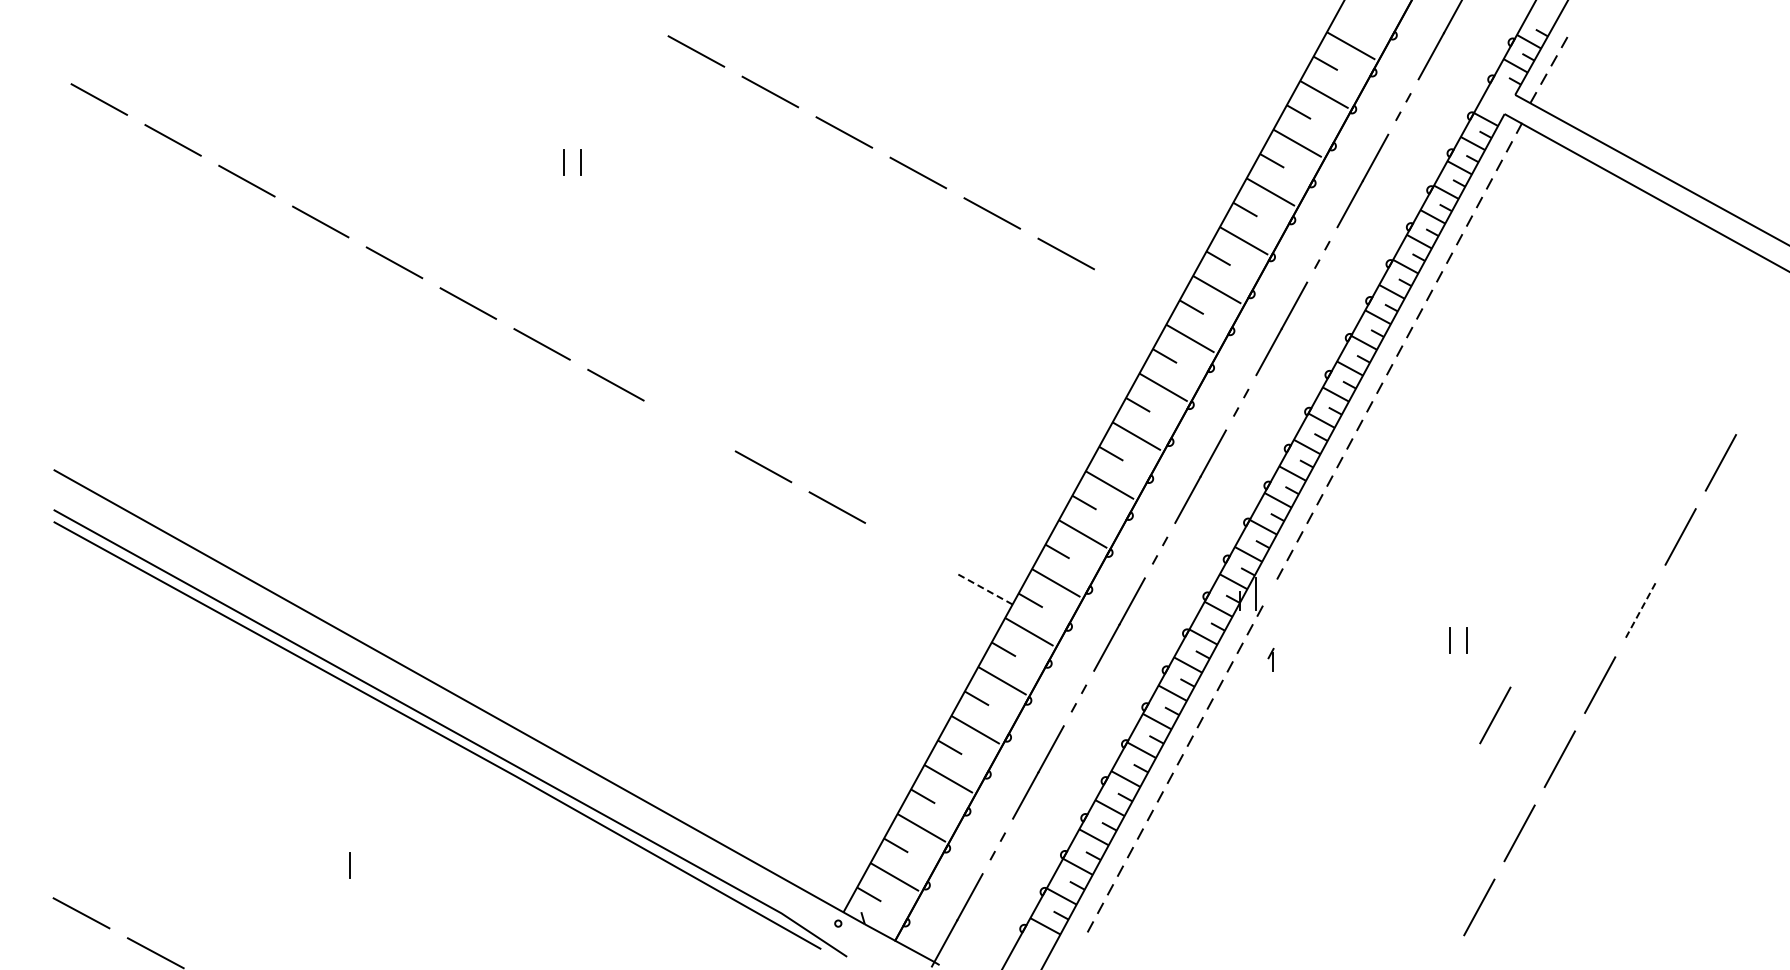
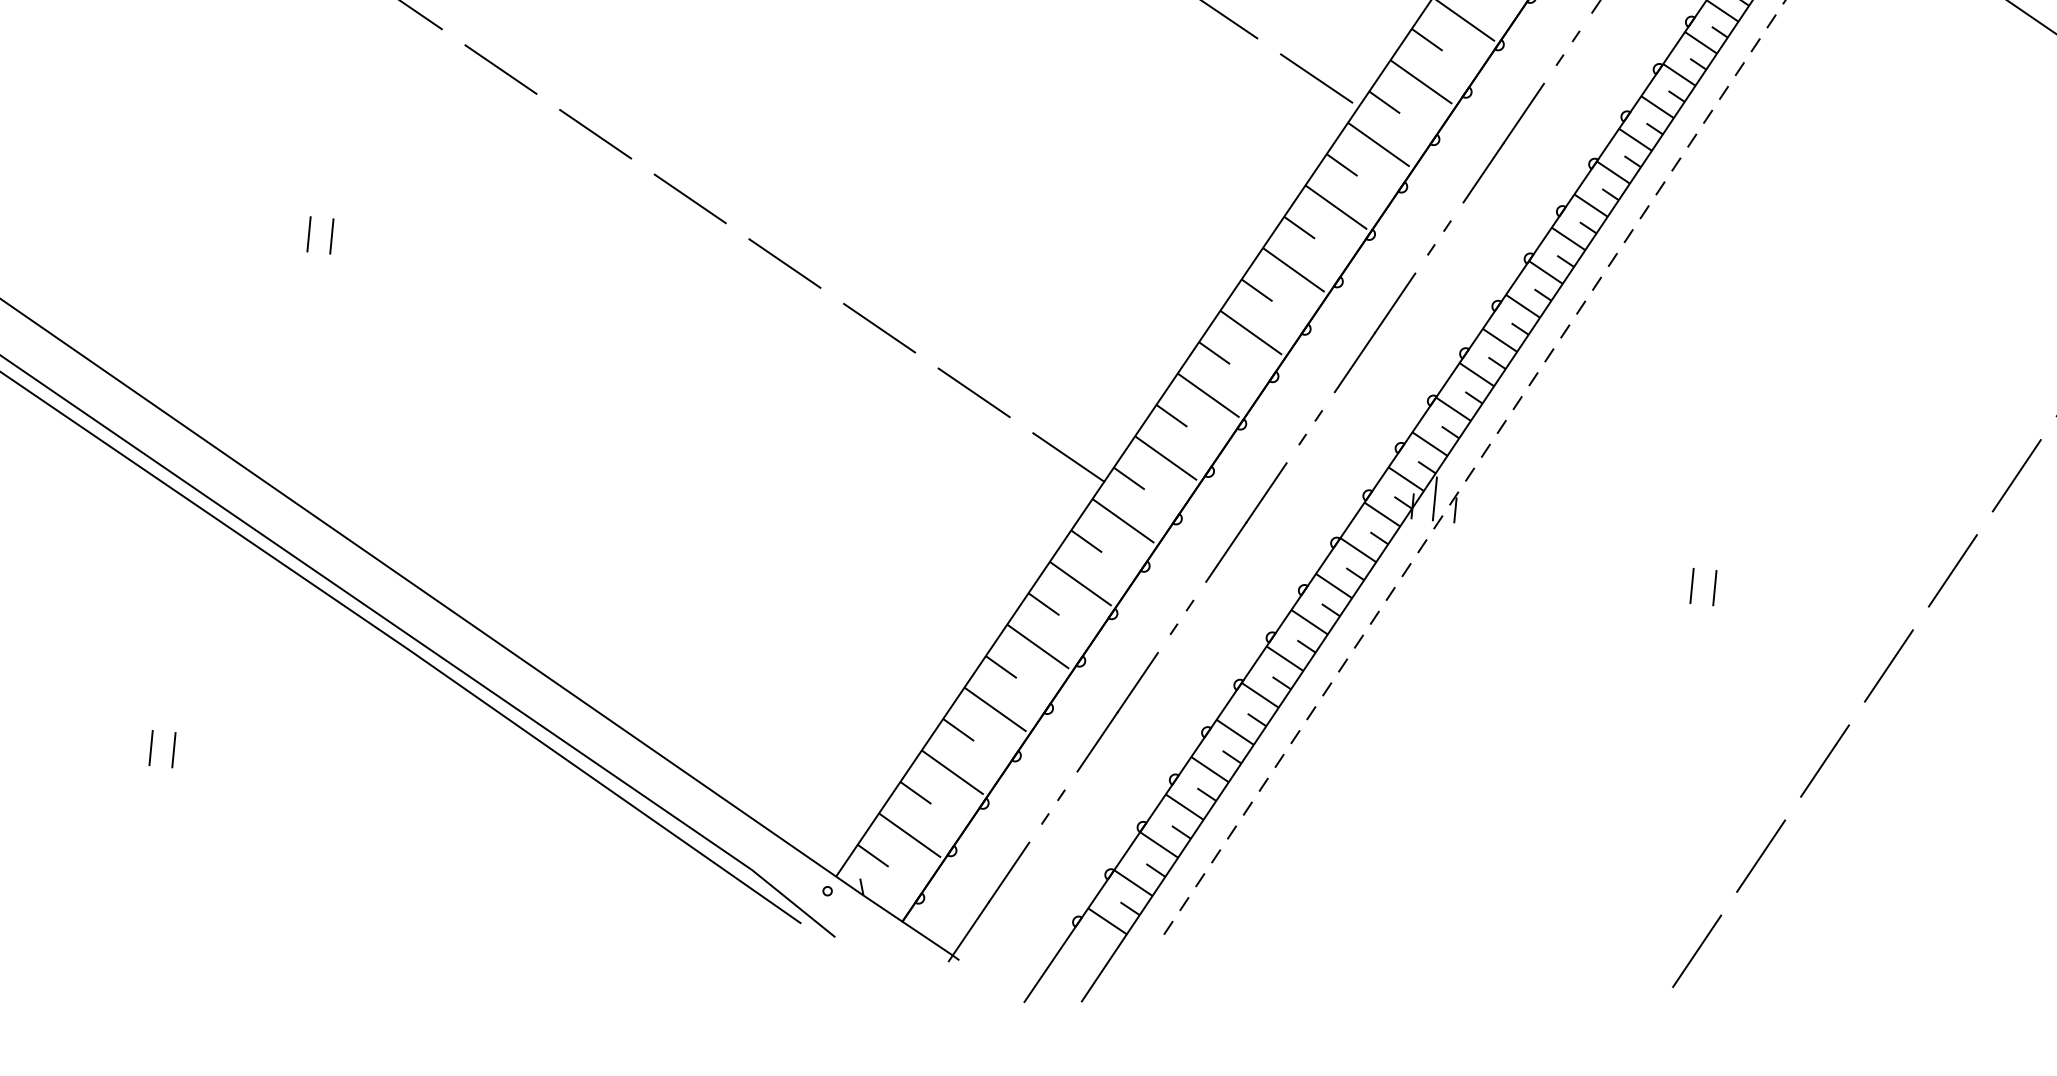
line: (1139, 294) -> (1315, 78), added
line: (689, 425) -> (690, 198), added
line: (412, 478) -> (308, 234), added
line: (429, 478) -> (331, 236), added
line: (910, 548) -> (973, 392), added
line: (984, 589) -> (1068, 457), dashed -> solid
line: (1640, 611) -> (1952, 571), dashed -> solid
part: (1270, 659) -> (1452, 506), moved
line: (1495, 715) -> (1743, 693), removed
line: (332, 865) -> (150, 747), added

